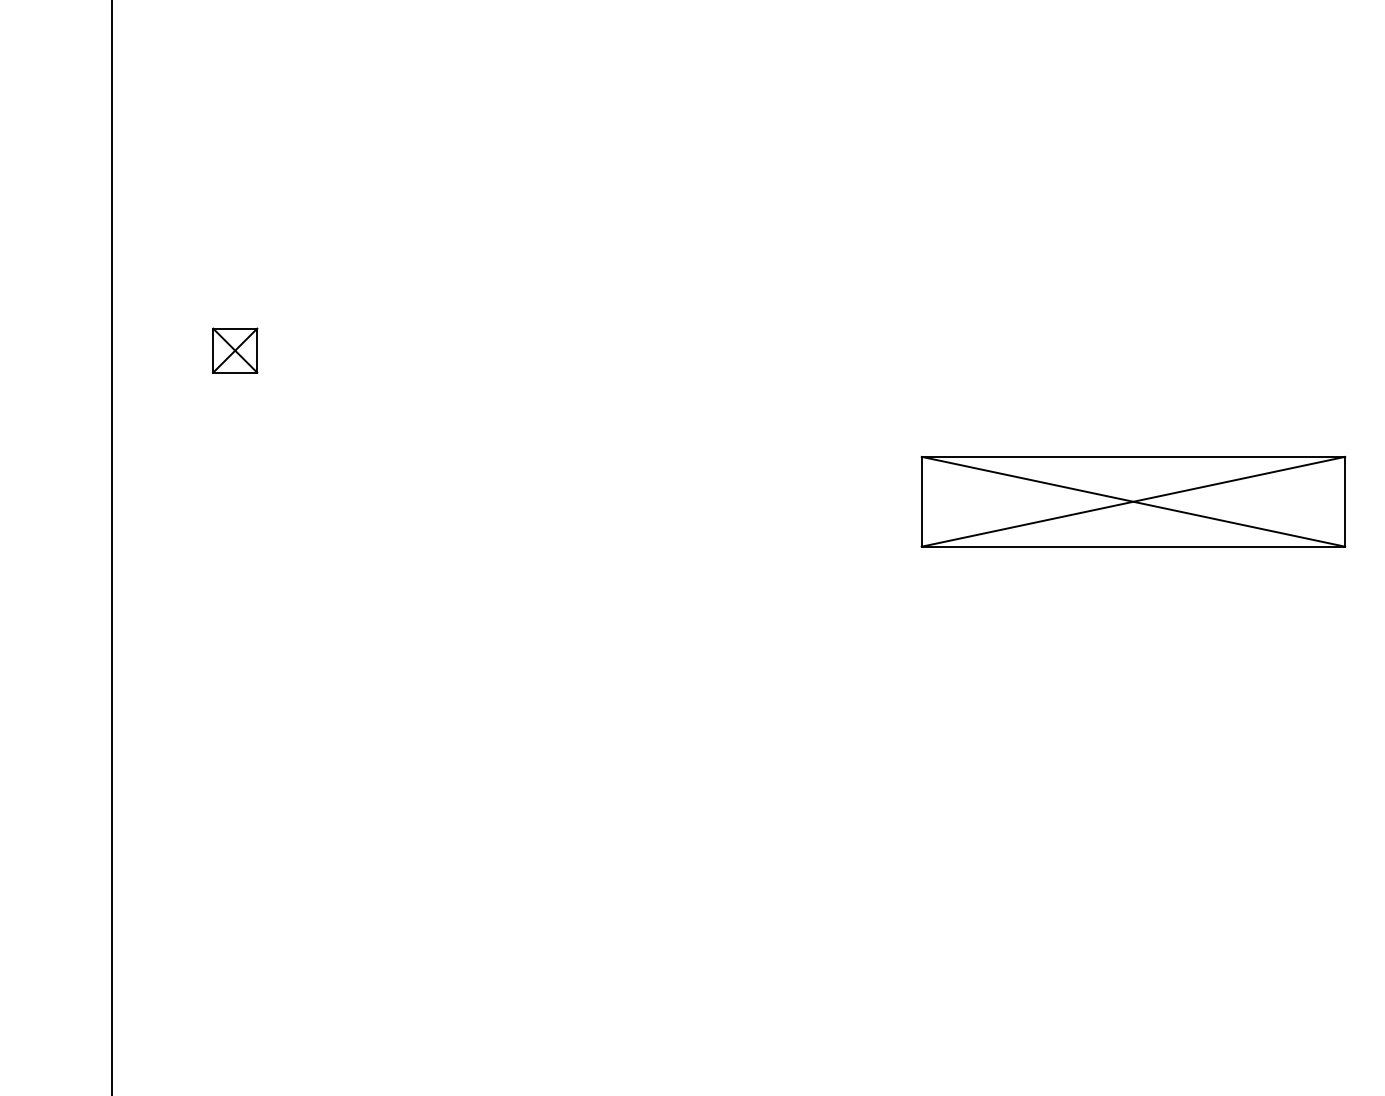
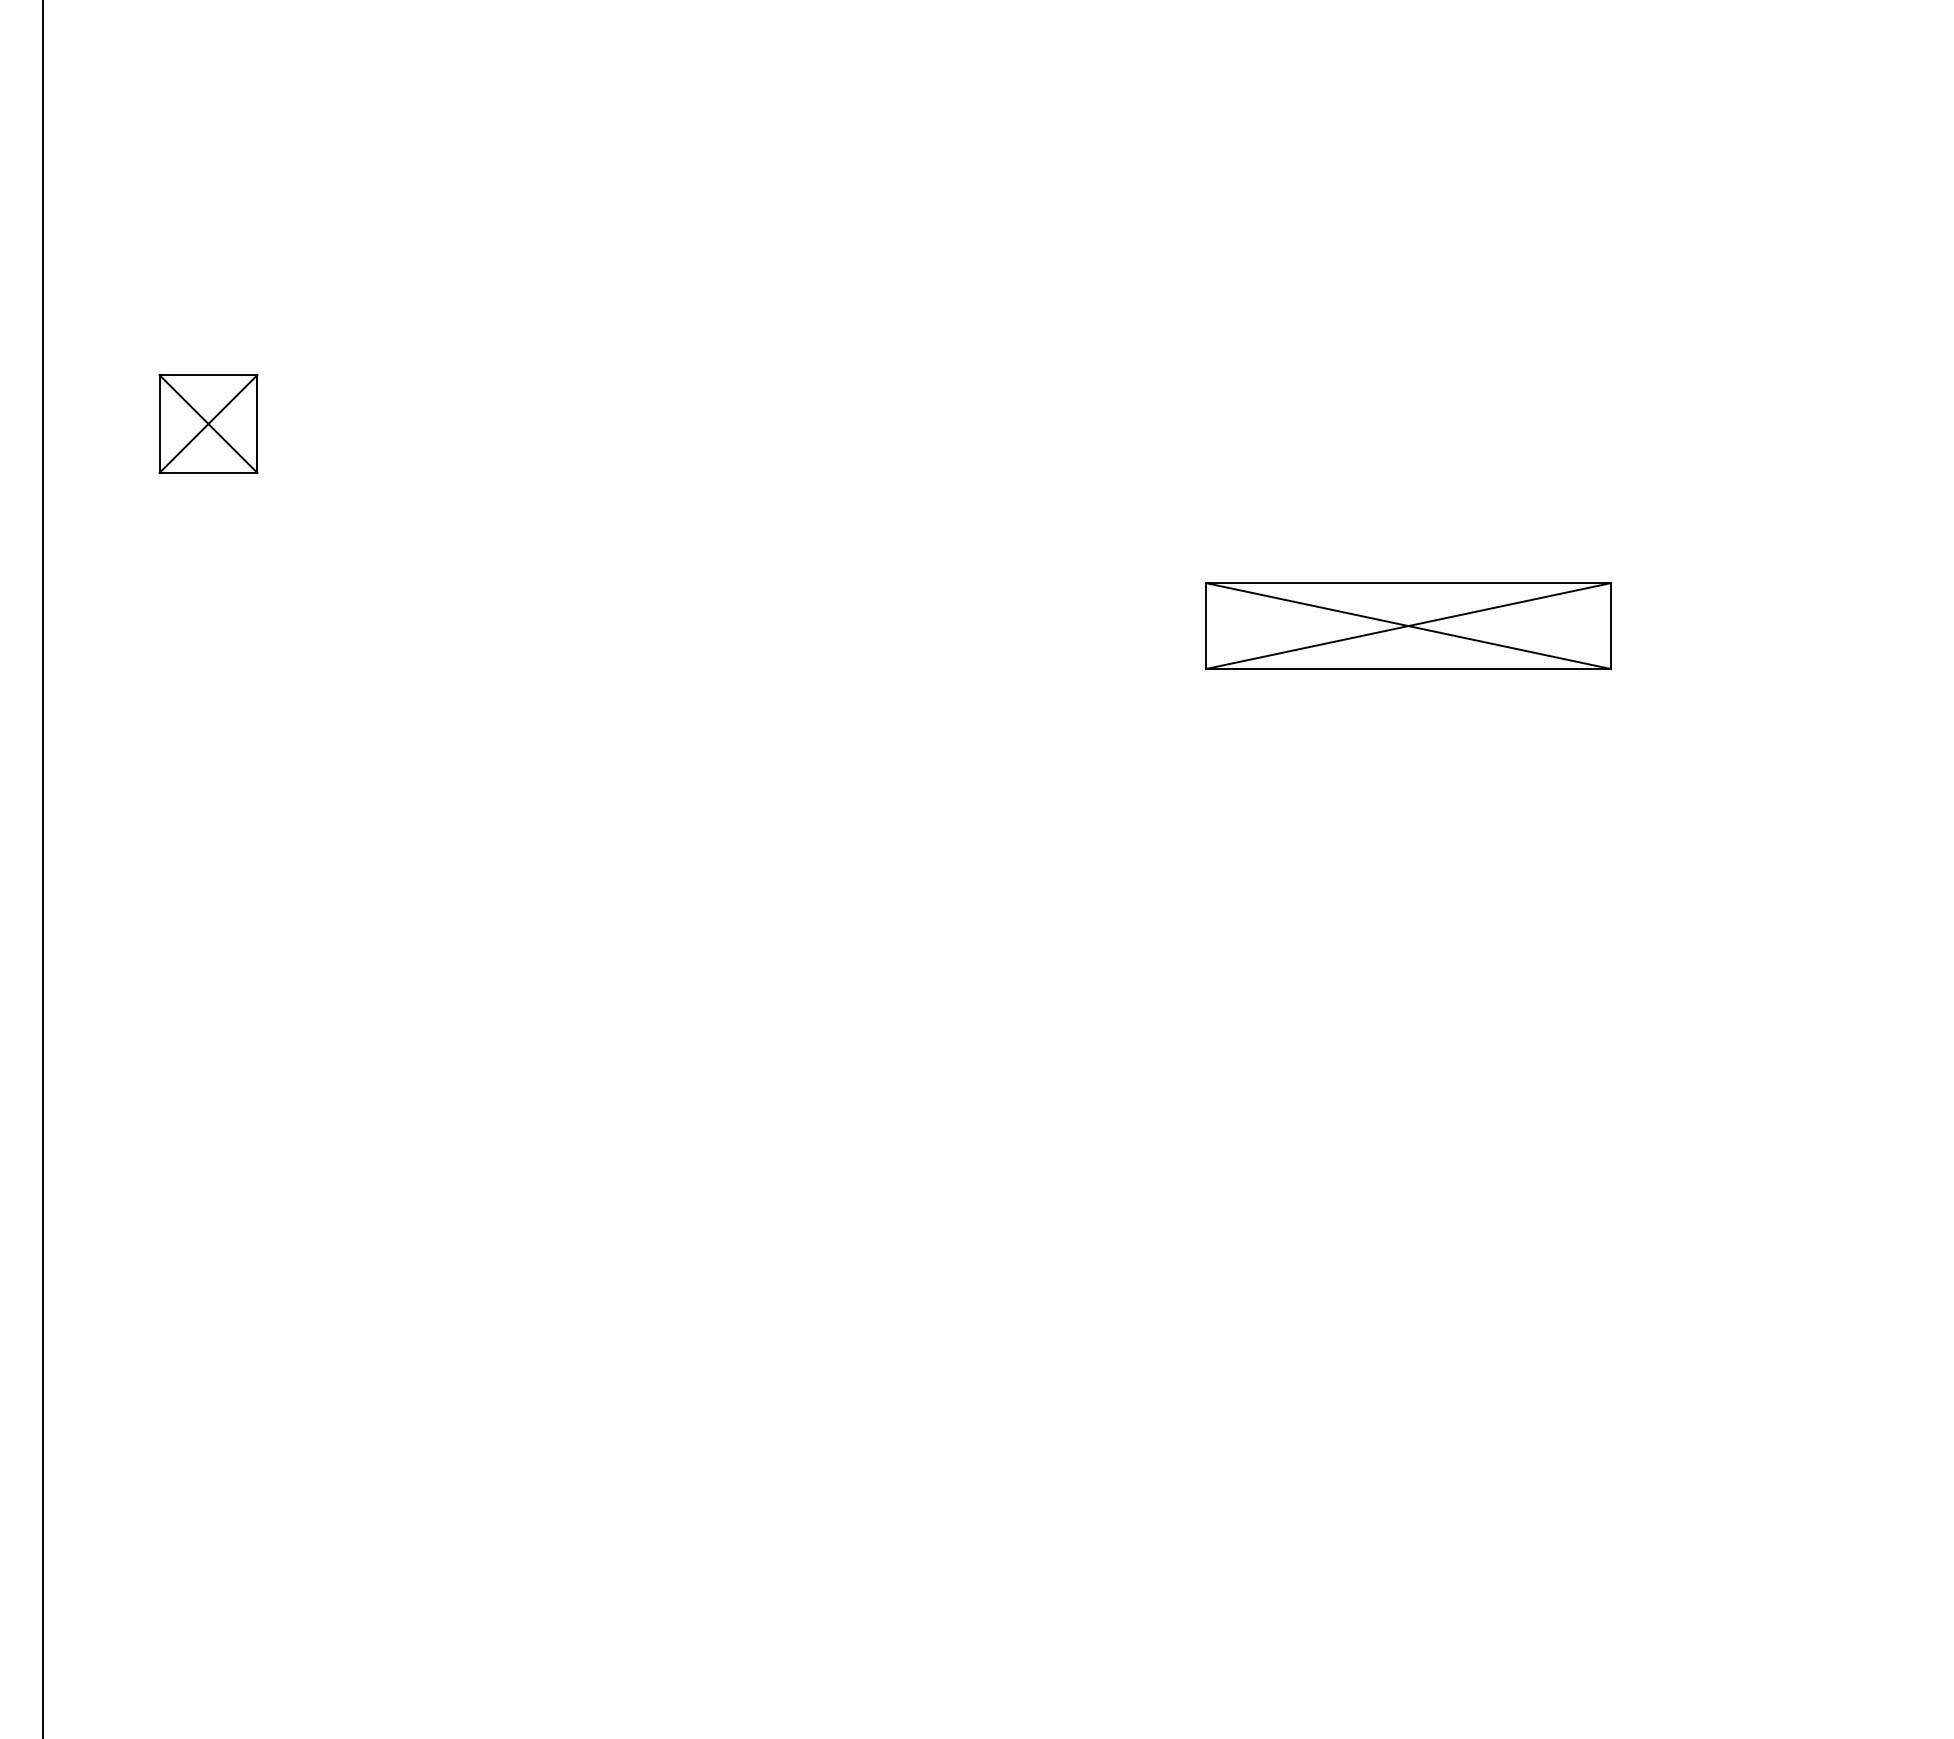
part: (235, 350) -> (208, 424), size x1.67
part: (1133, 501) -> (1408, 625), size x0.71

